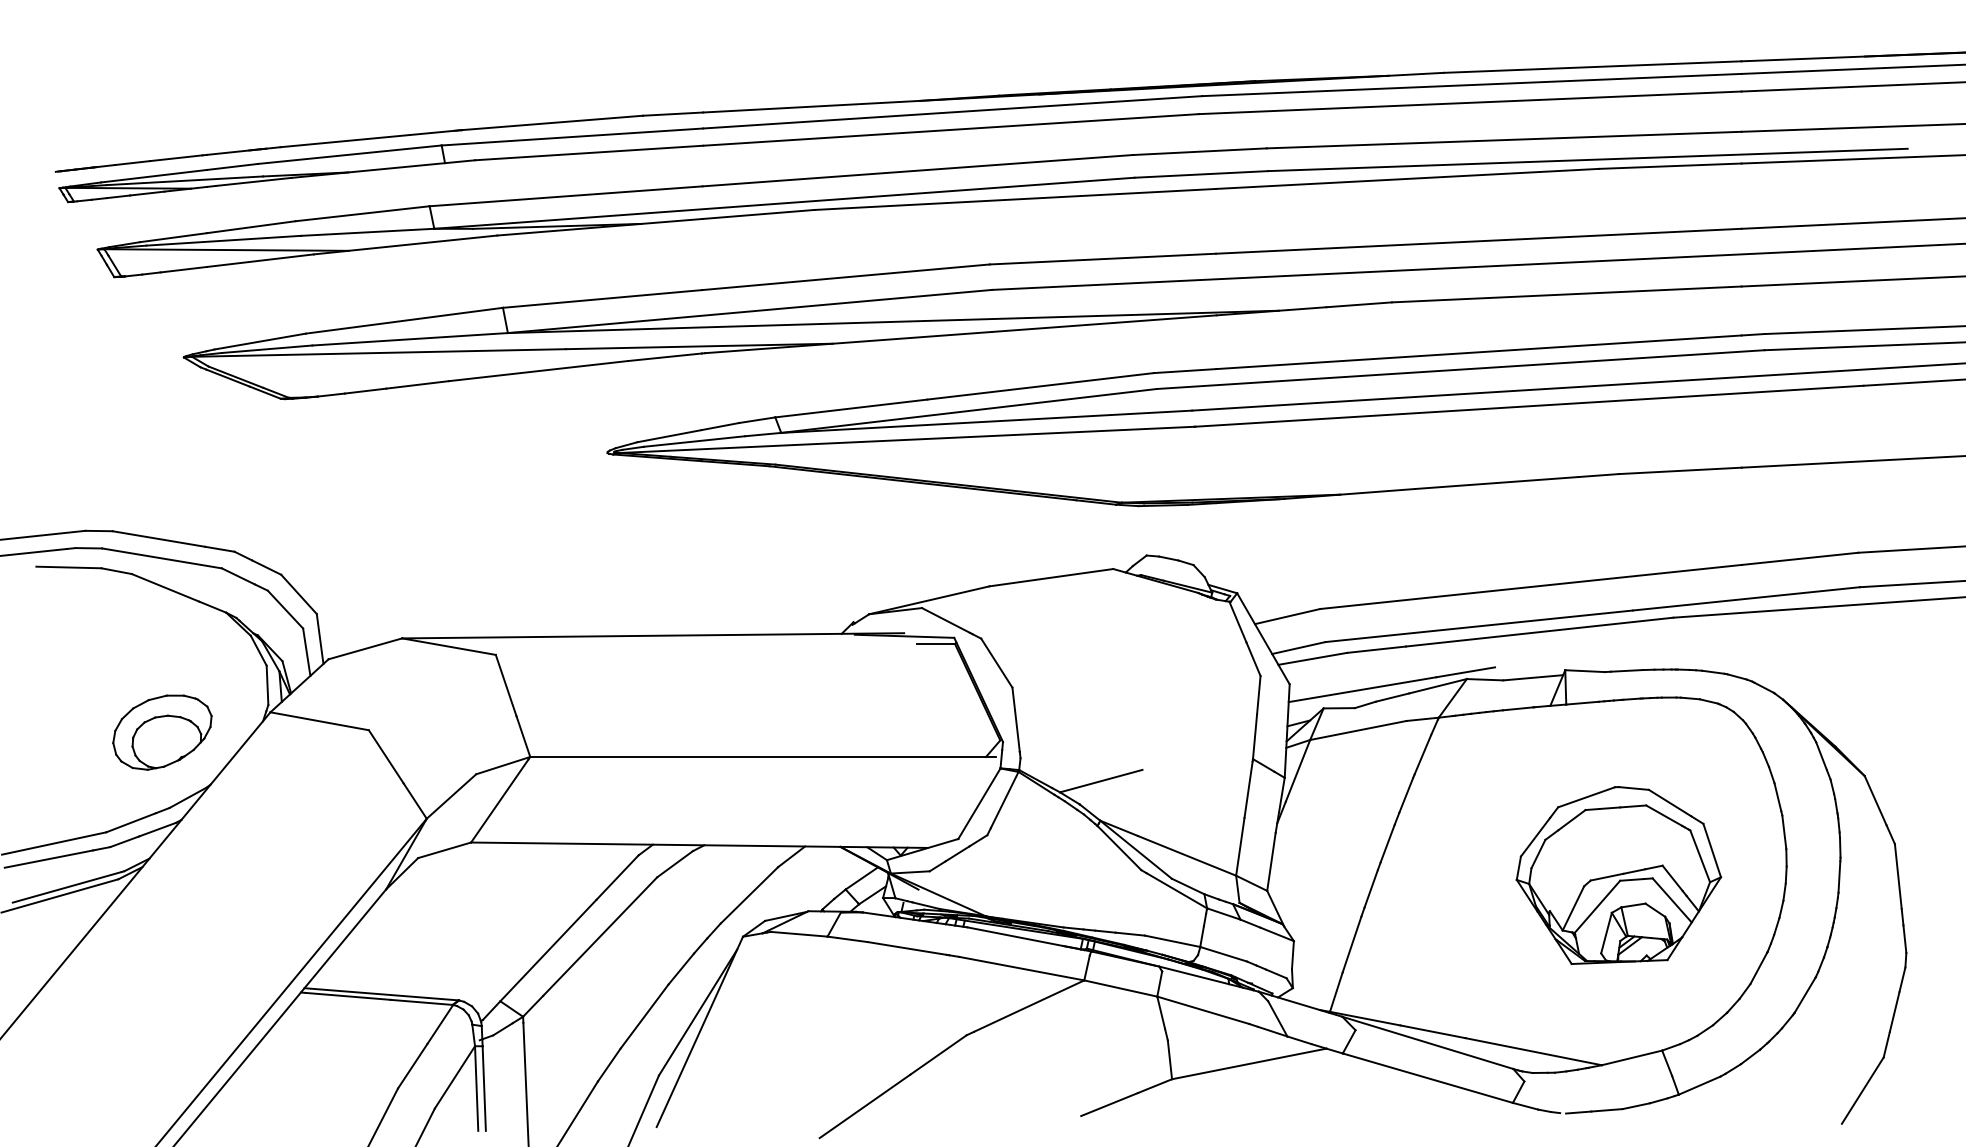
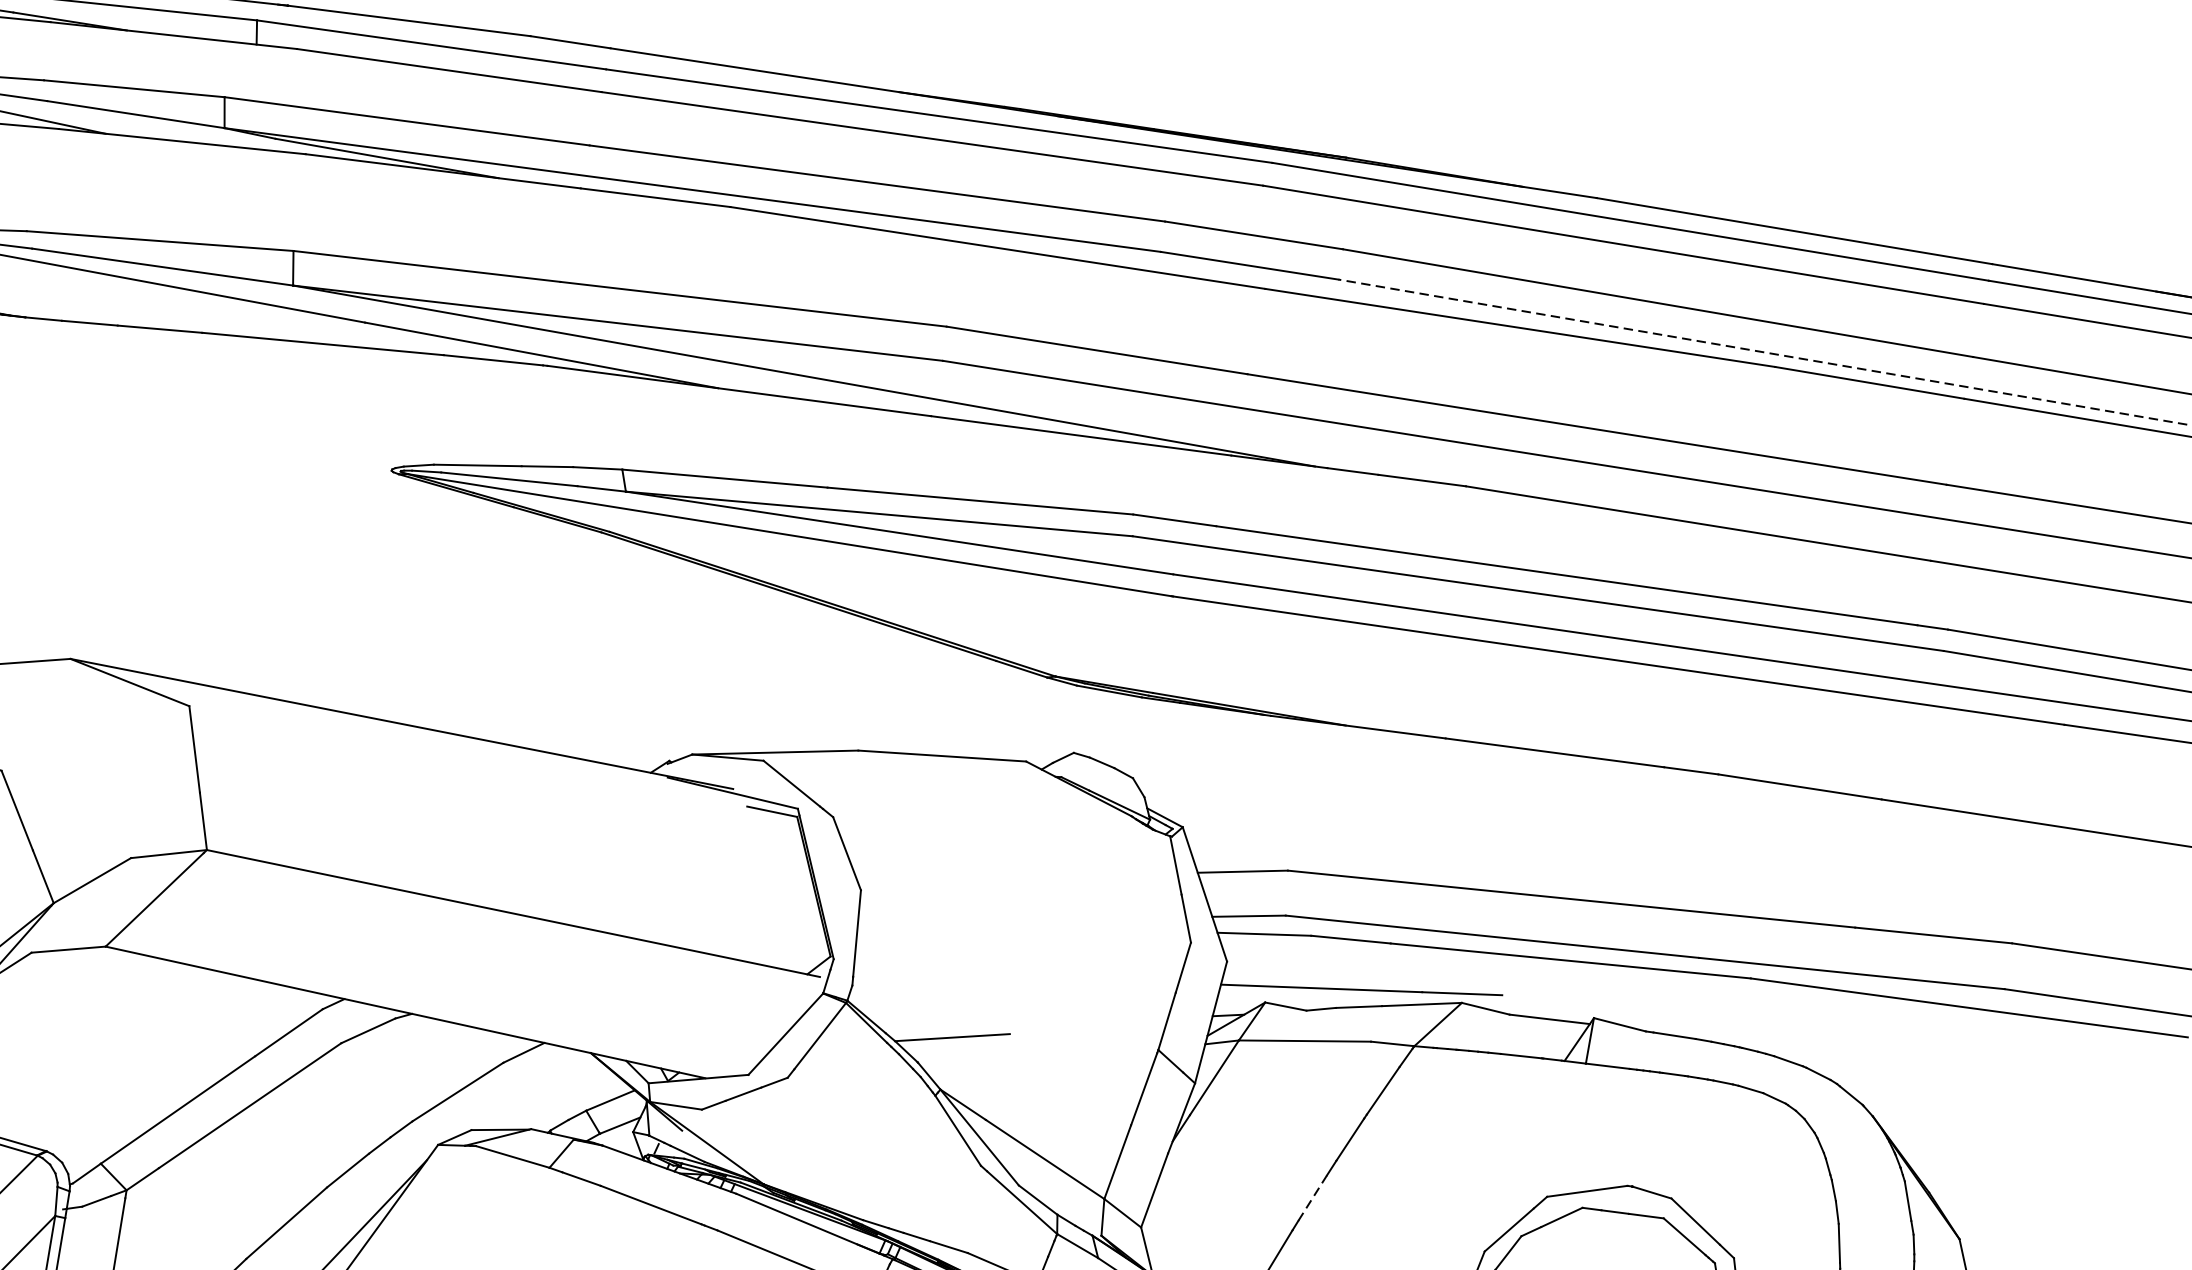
line: (1587, 159) -> (1762, 351), solid -> dashed
line: (1387, 843) -> (1312, 1197), solid -> dashed

